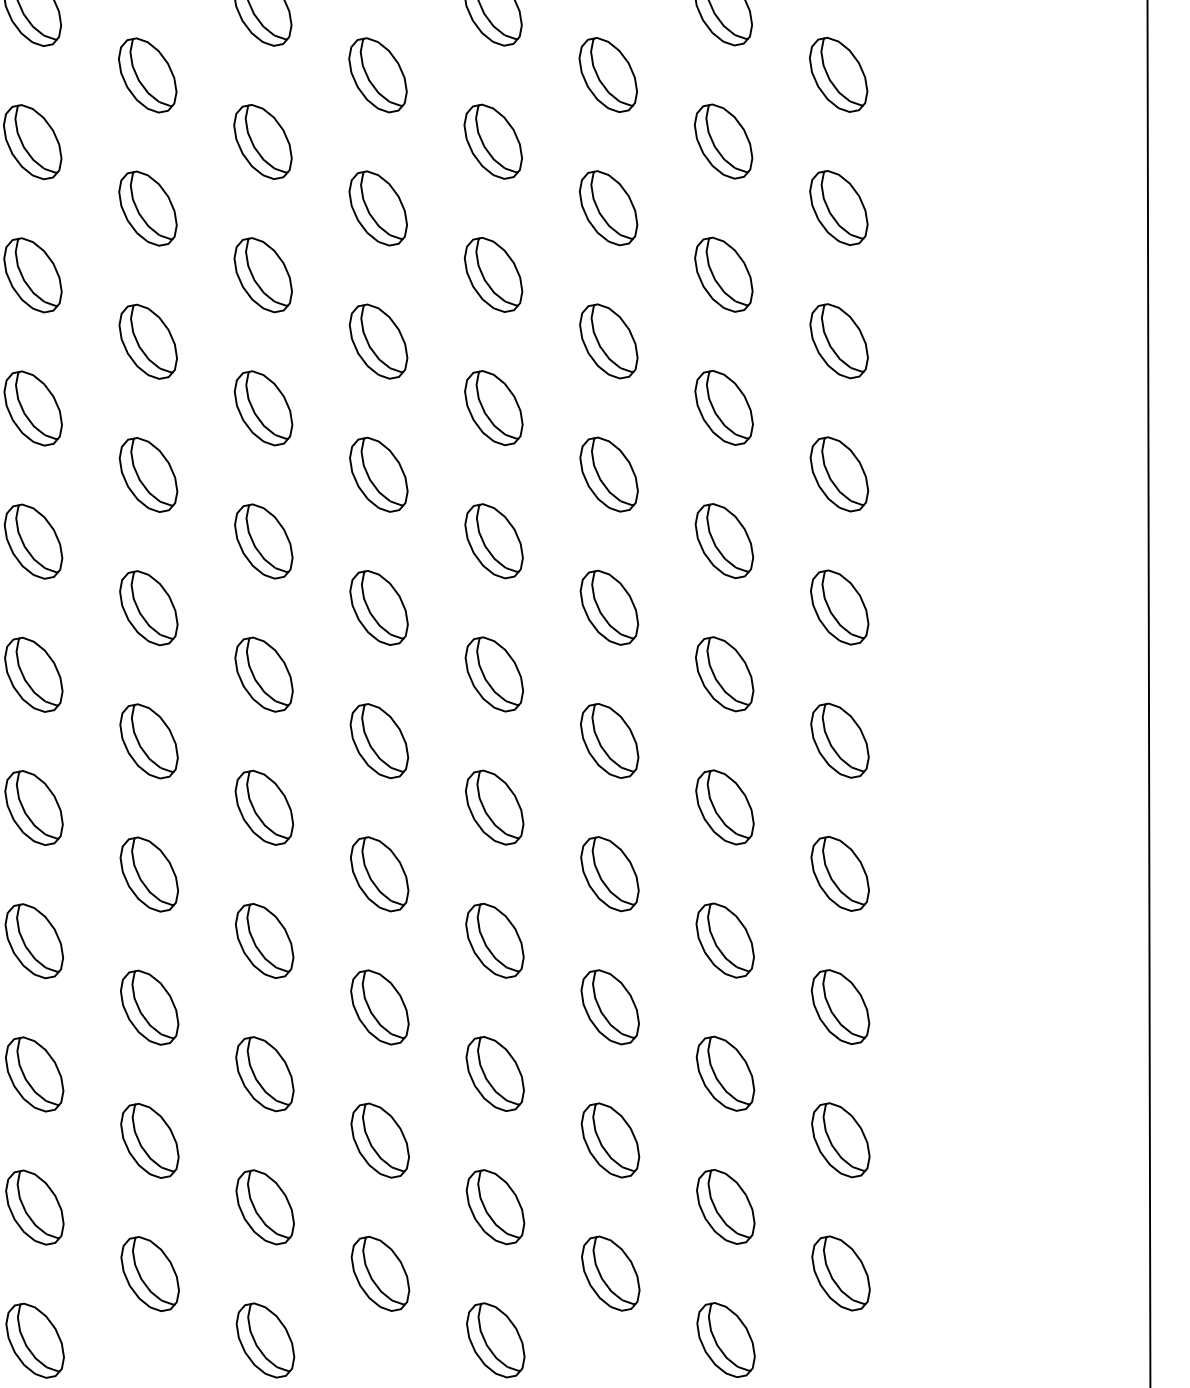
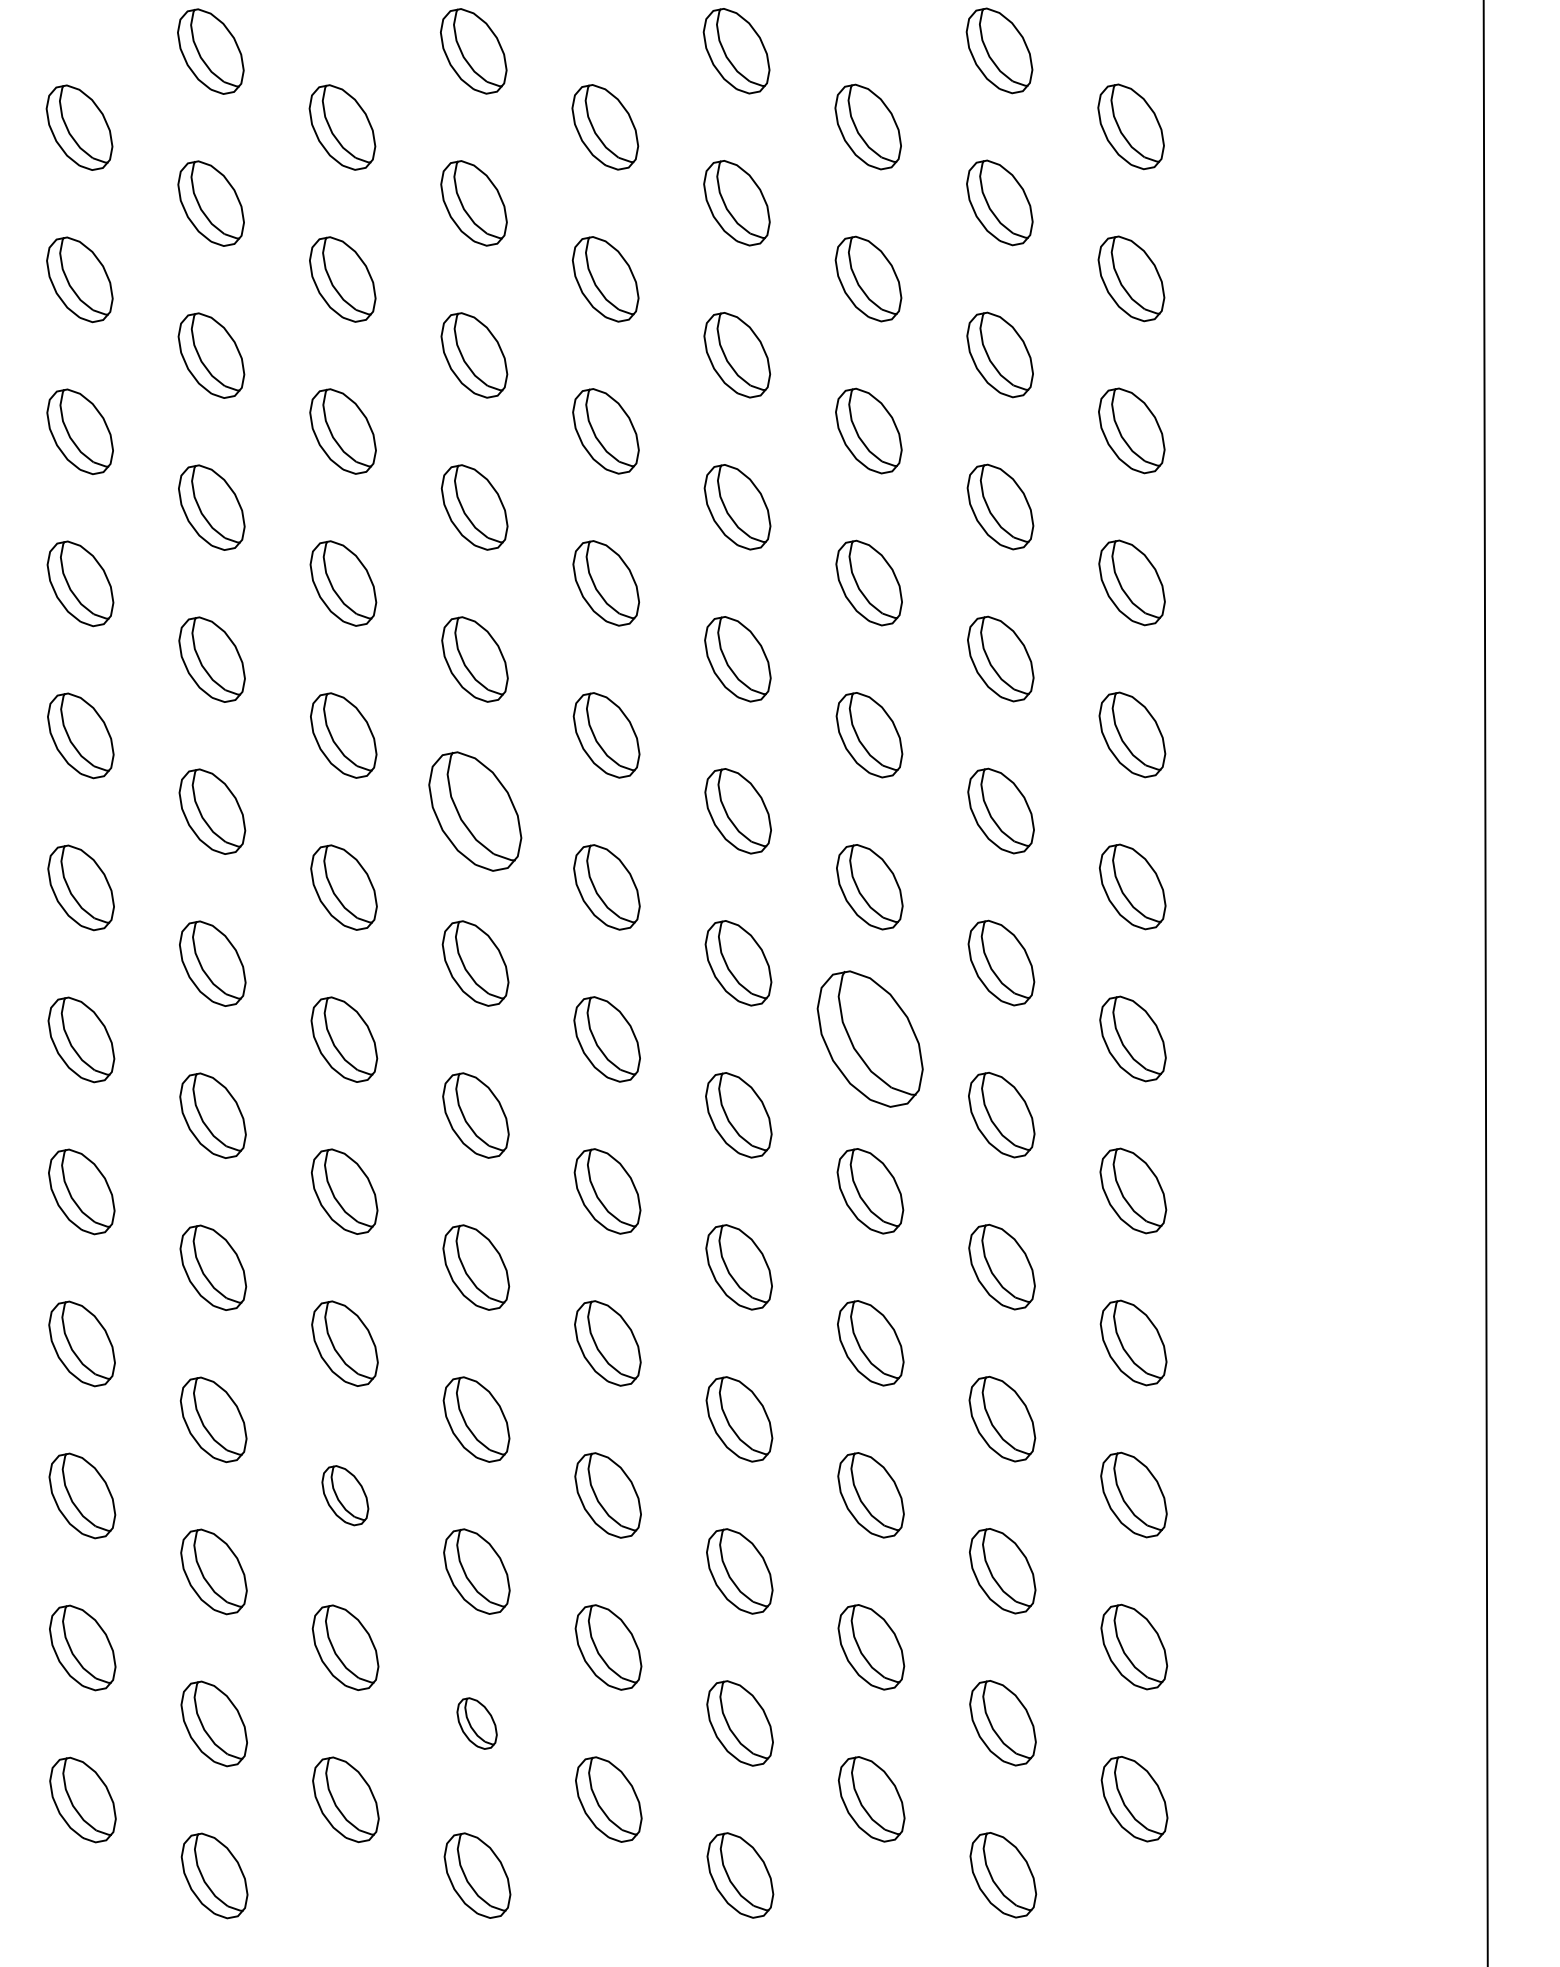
part: (263, 408) -> (475, 811), size x1.4
part: (608, 608) -> (869, 1039), size x1.6
part: (149, 1007) -> (345, 1495), size x0.7
part: (264, 1207) -> (476, 1723), size x0.6

